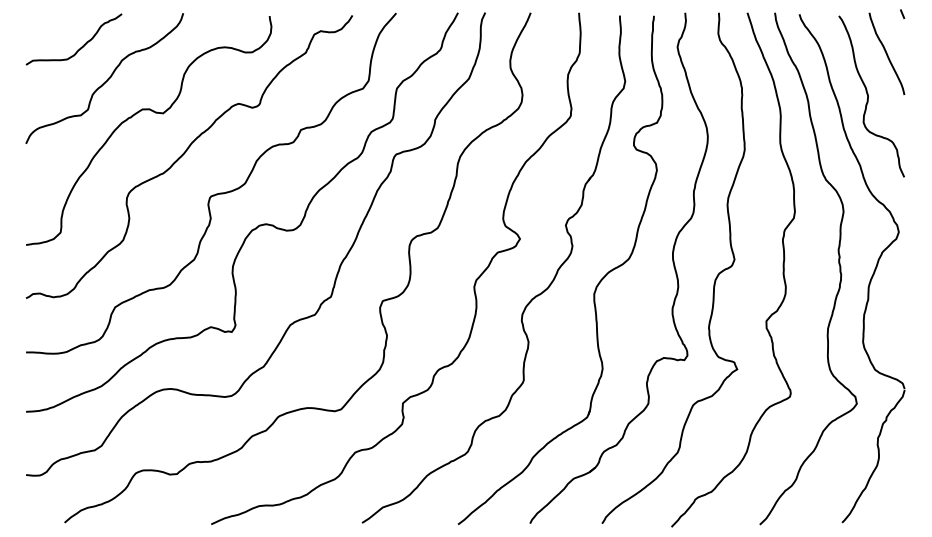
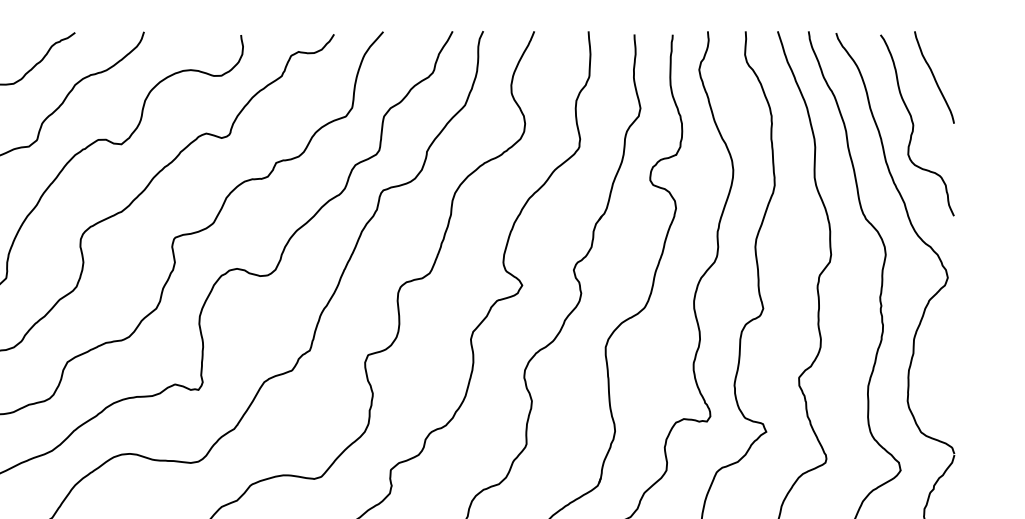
line: (902, 14) -> (951, 33), removed

